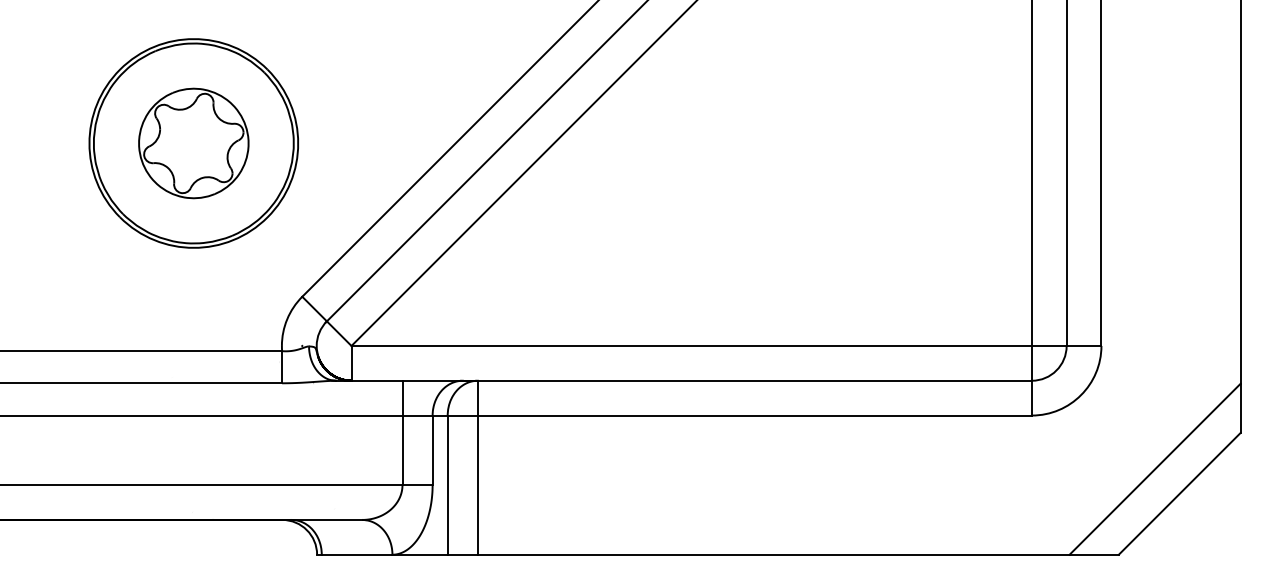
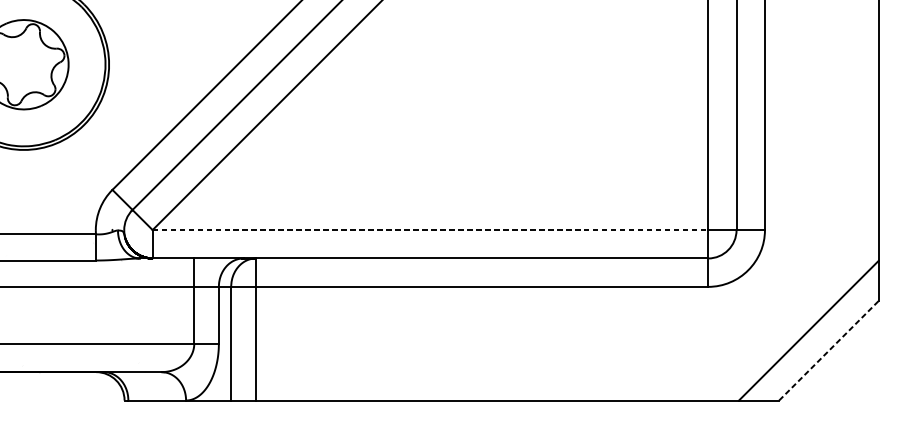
line: (692, 345) -> (431, 229), solid -> dashed
line: (1180, 493) -> (829, 350), solid -> dashed

